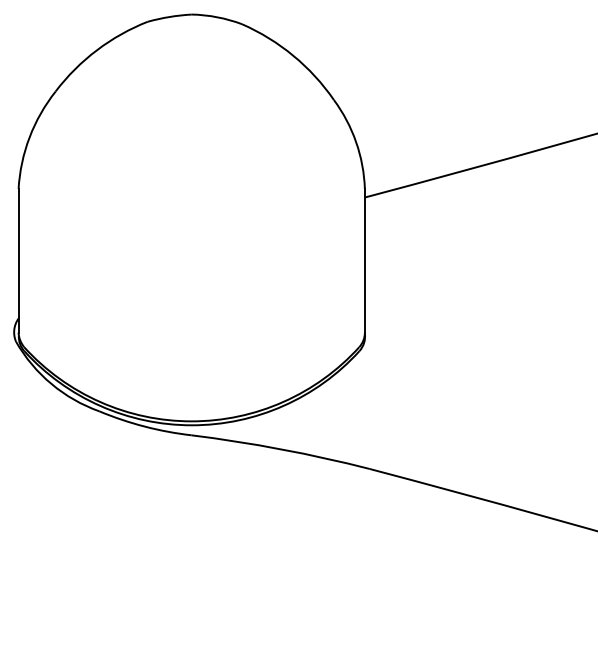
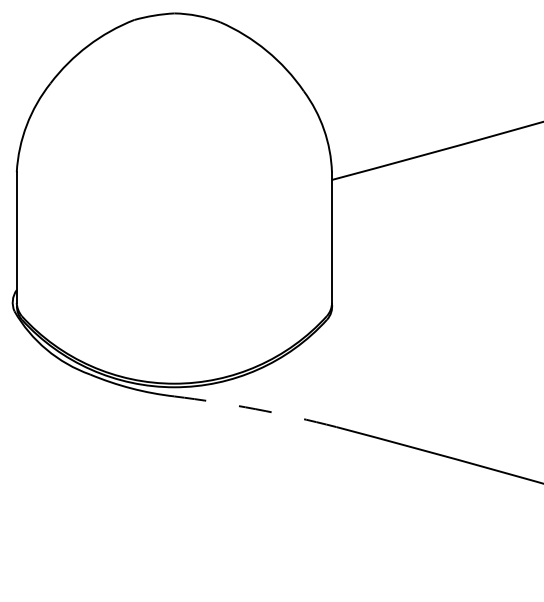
arc: (280, 449) -> (255, 409), solid -> dashed

